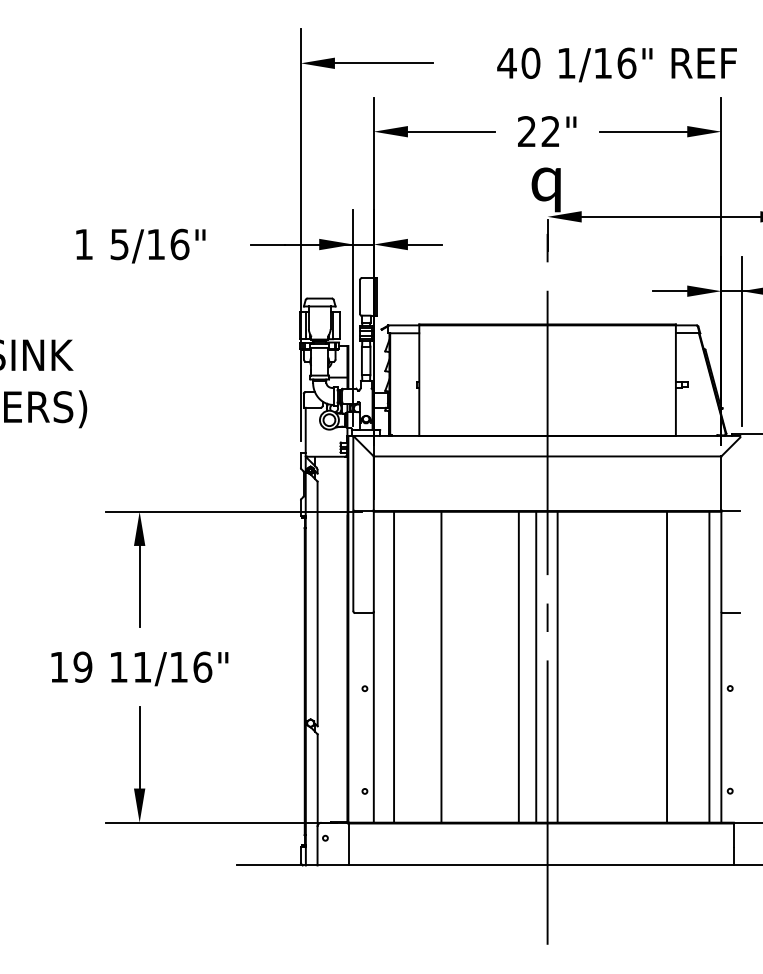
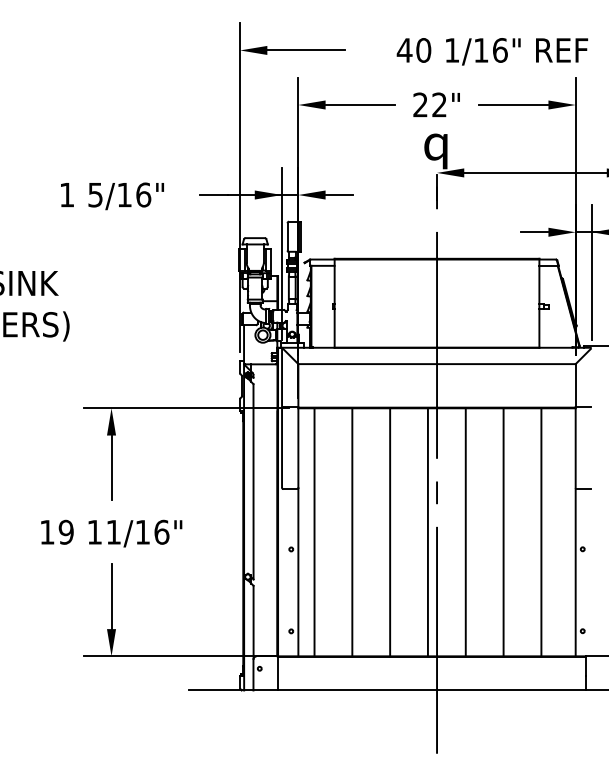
line: (518, 666) -> (389, 531), moved
line: (557, 666) -> (465, 531), moved
line: (667, 666) -> (503, 531), moved
line: (709, 666) -> (541, 531), moved

